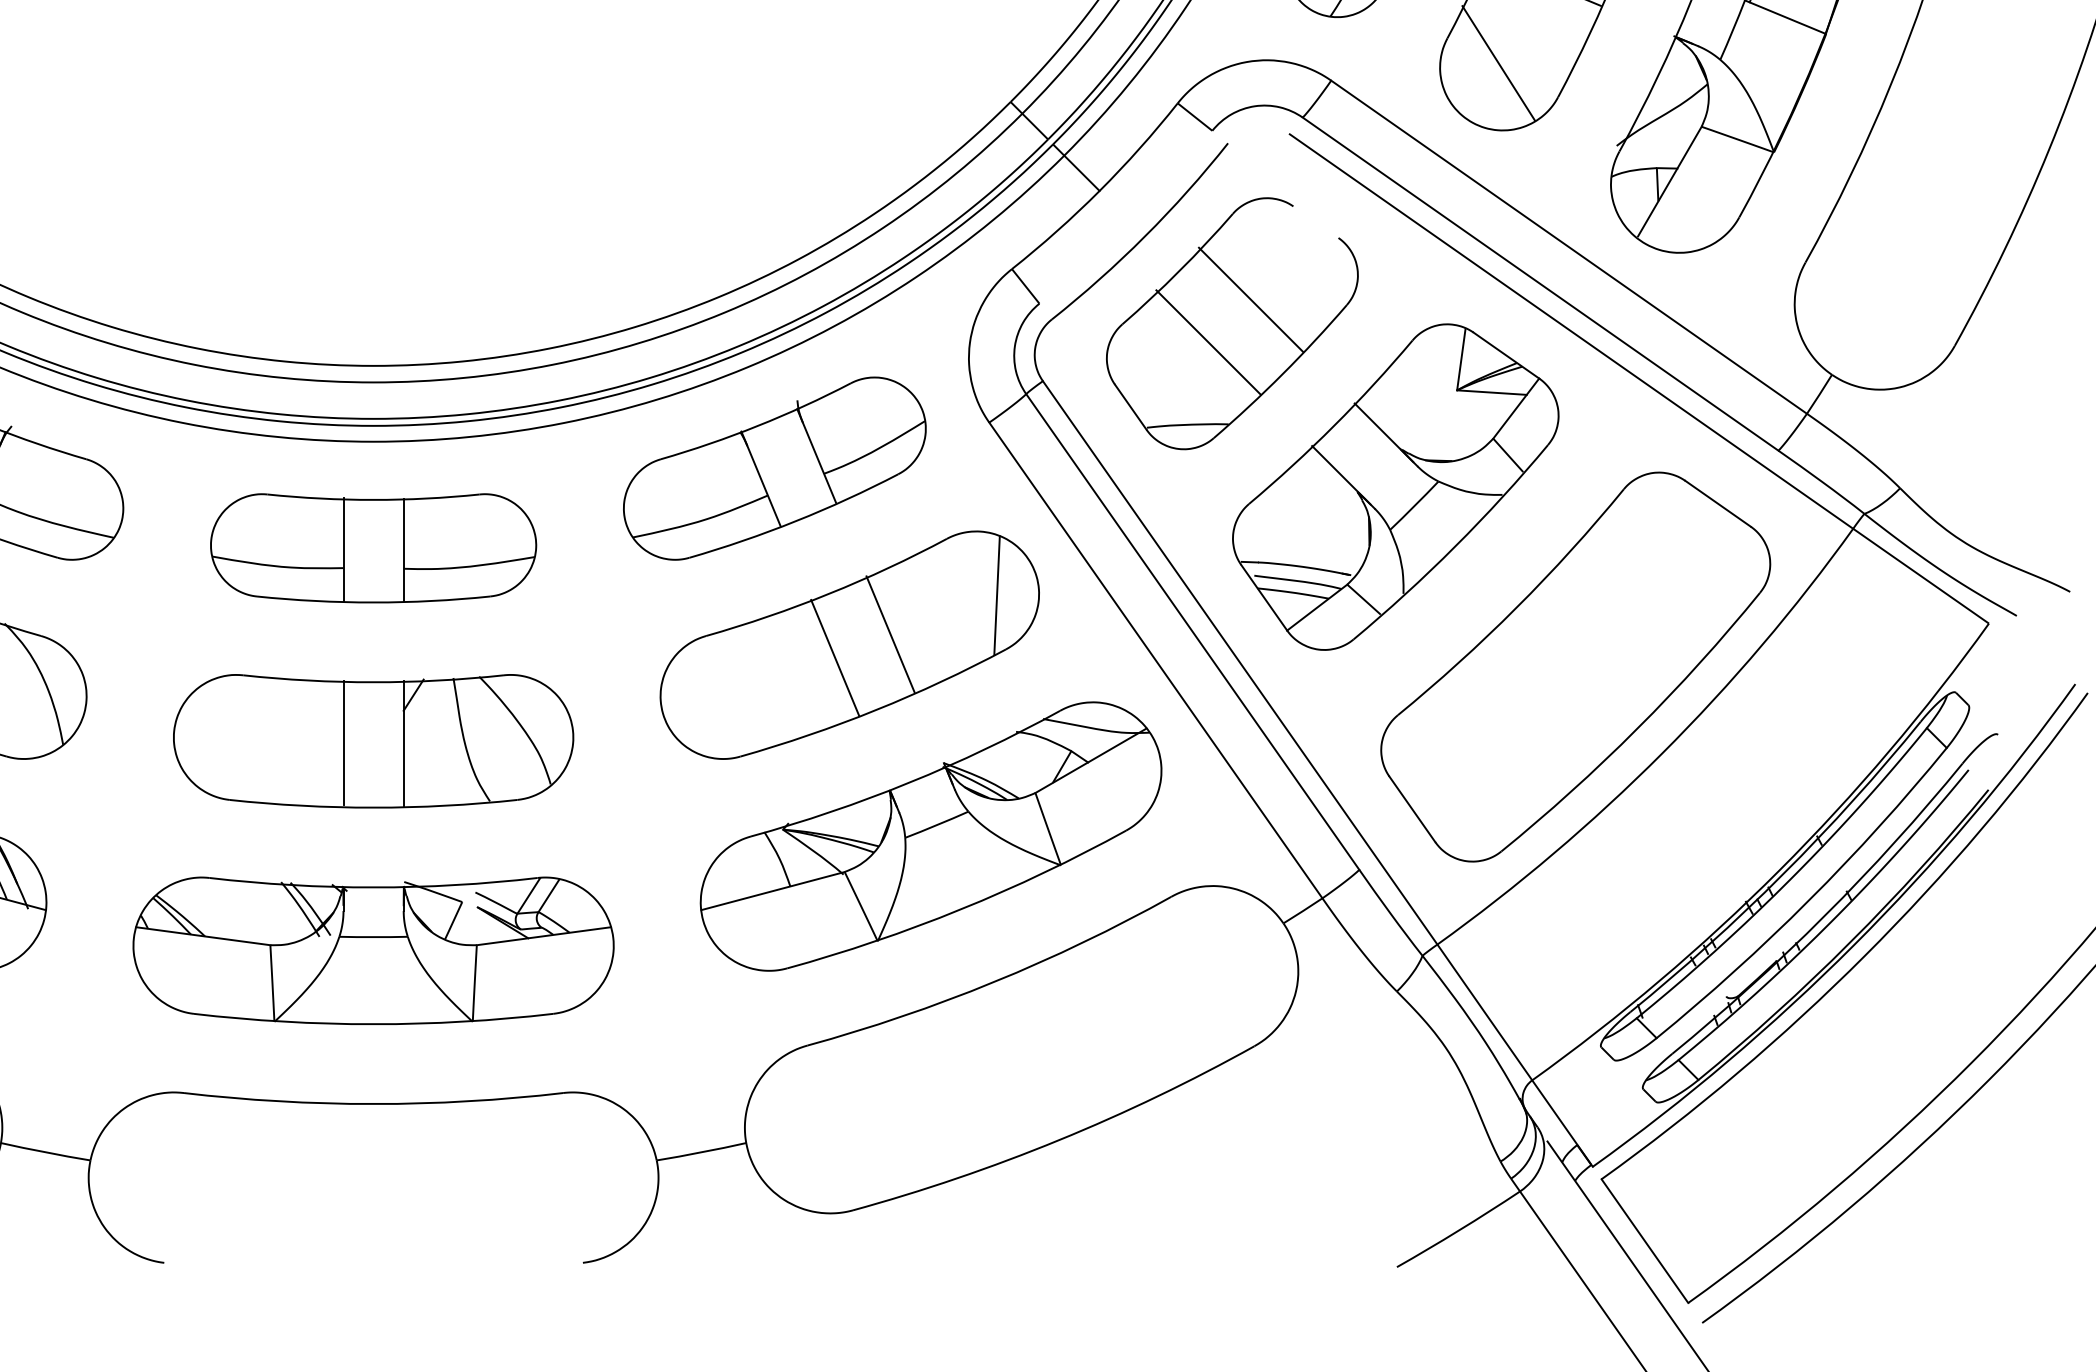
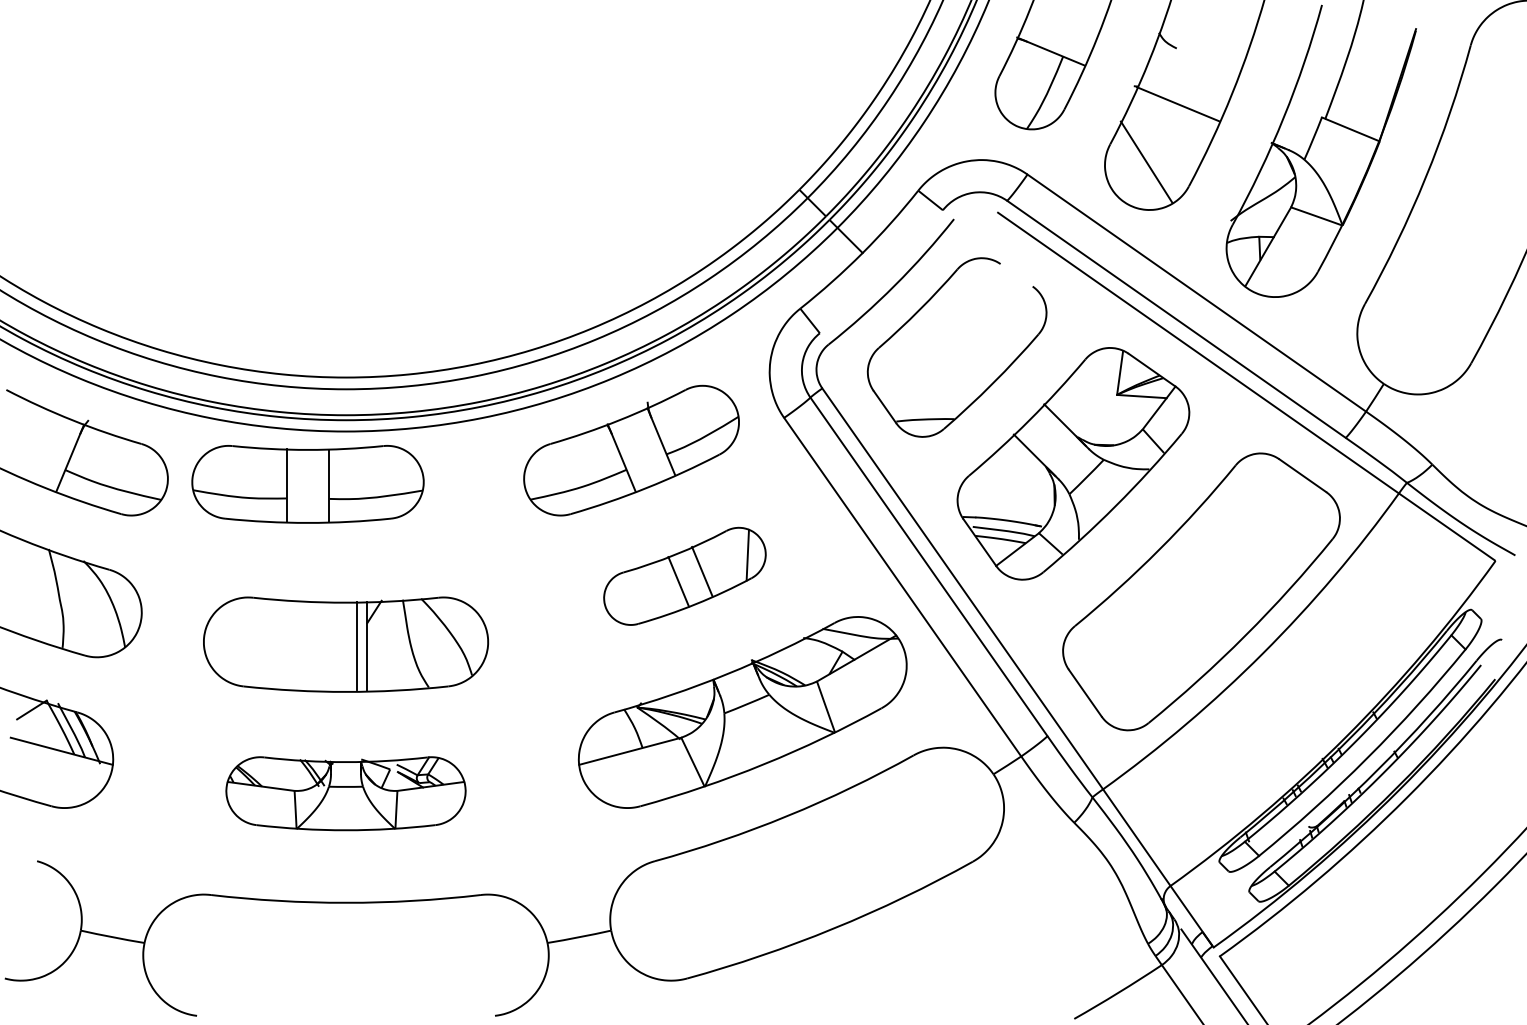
line: (1251, 299) -> (970, 330), removed
line: (1208, 341) -> (940, 360), removed
part: (372, 548) -> (307, 484), moved
part: (849, 645) -> (684, 576), size x0.6
line: (343, 742) -> (356, 645), moved
part: (372, 950) -> (345, 793), size x0.7

